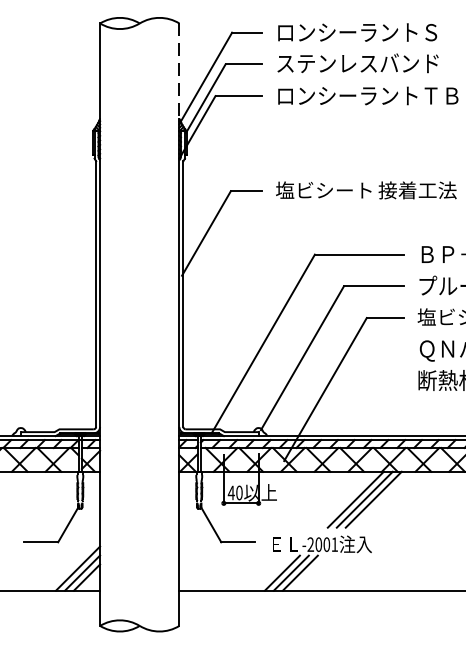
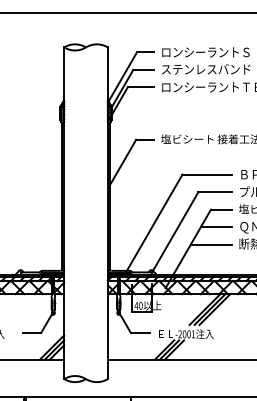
line: (178, 72) -> (107, 74), dashed -> solid
line: (374, 350) -> (215, 227), added
line: (365, 381) -> (210, 244), added

